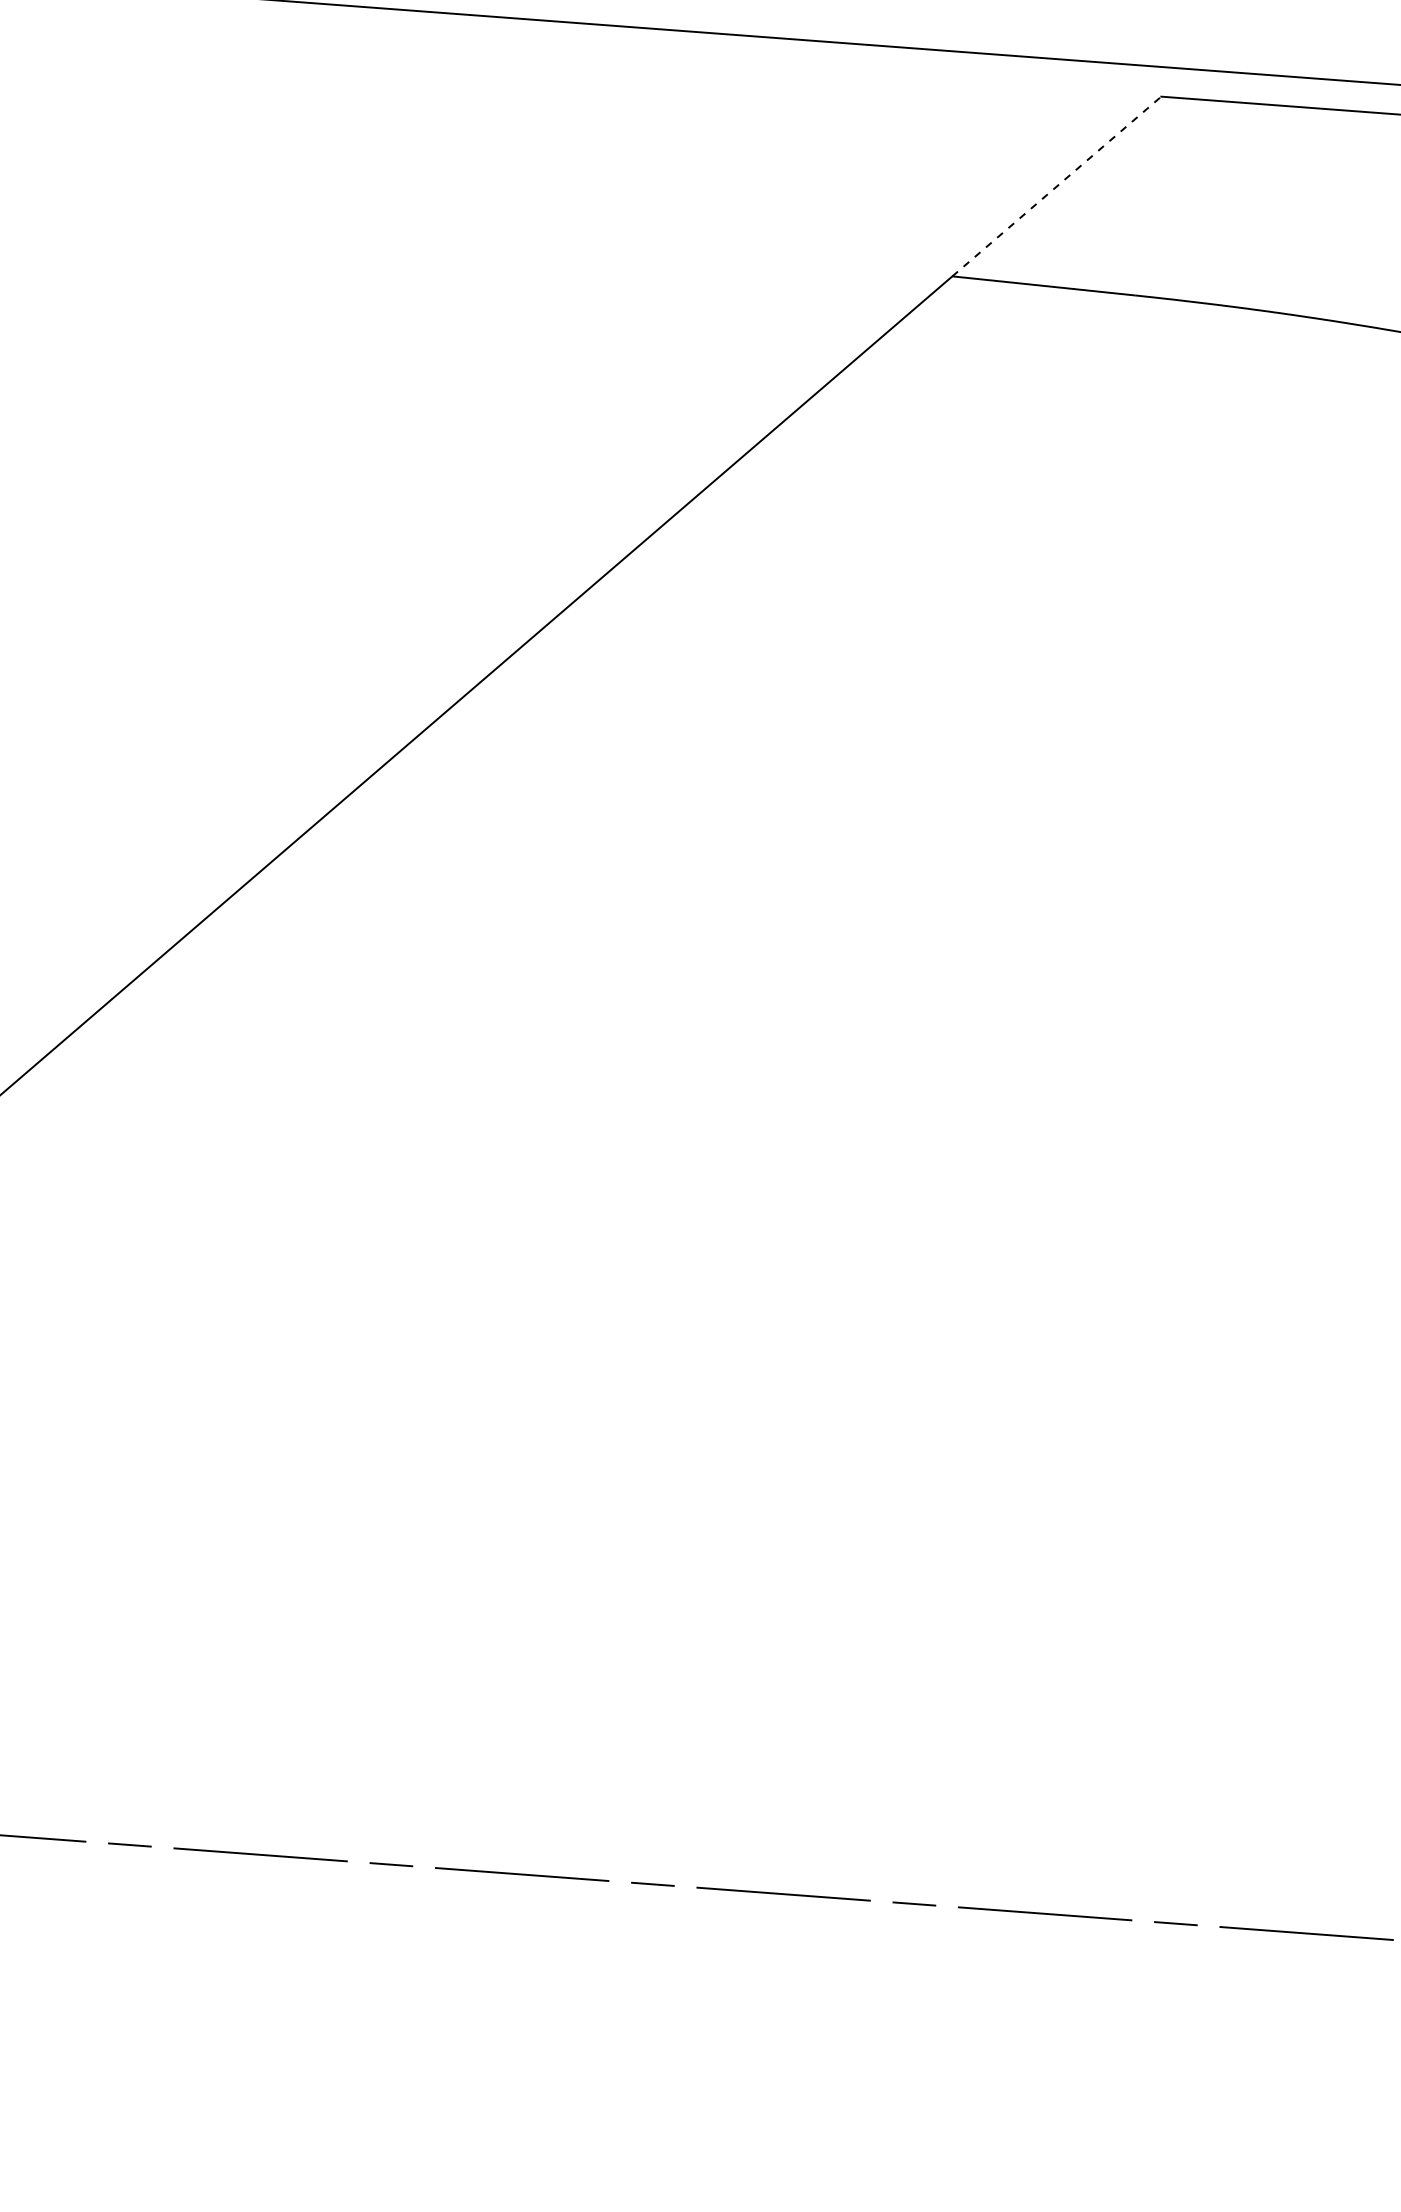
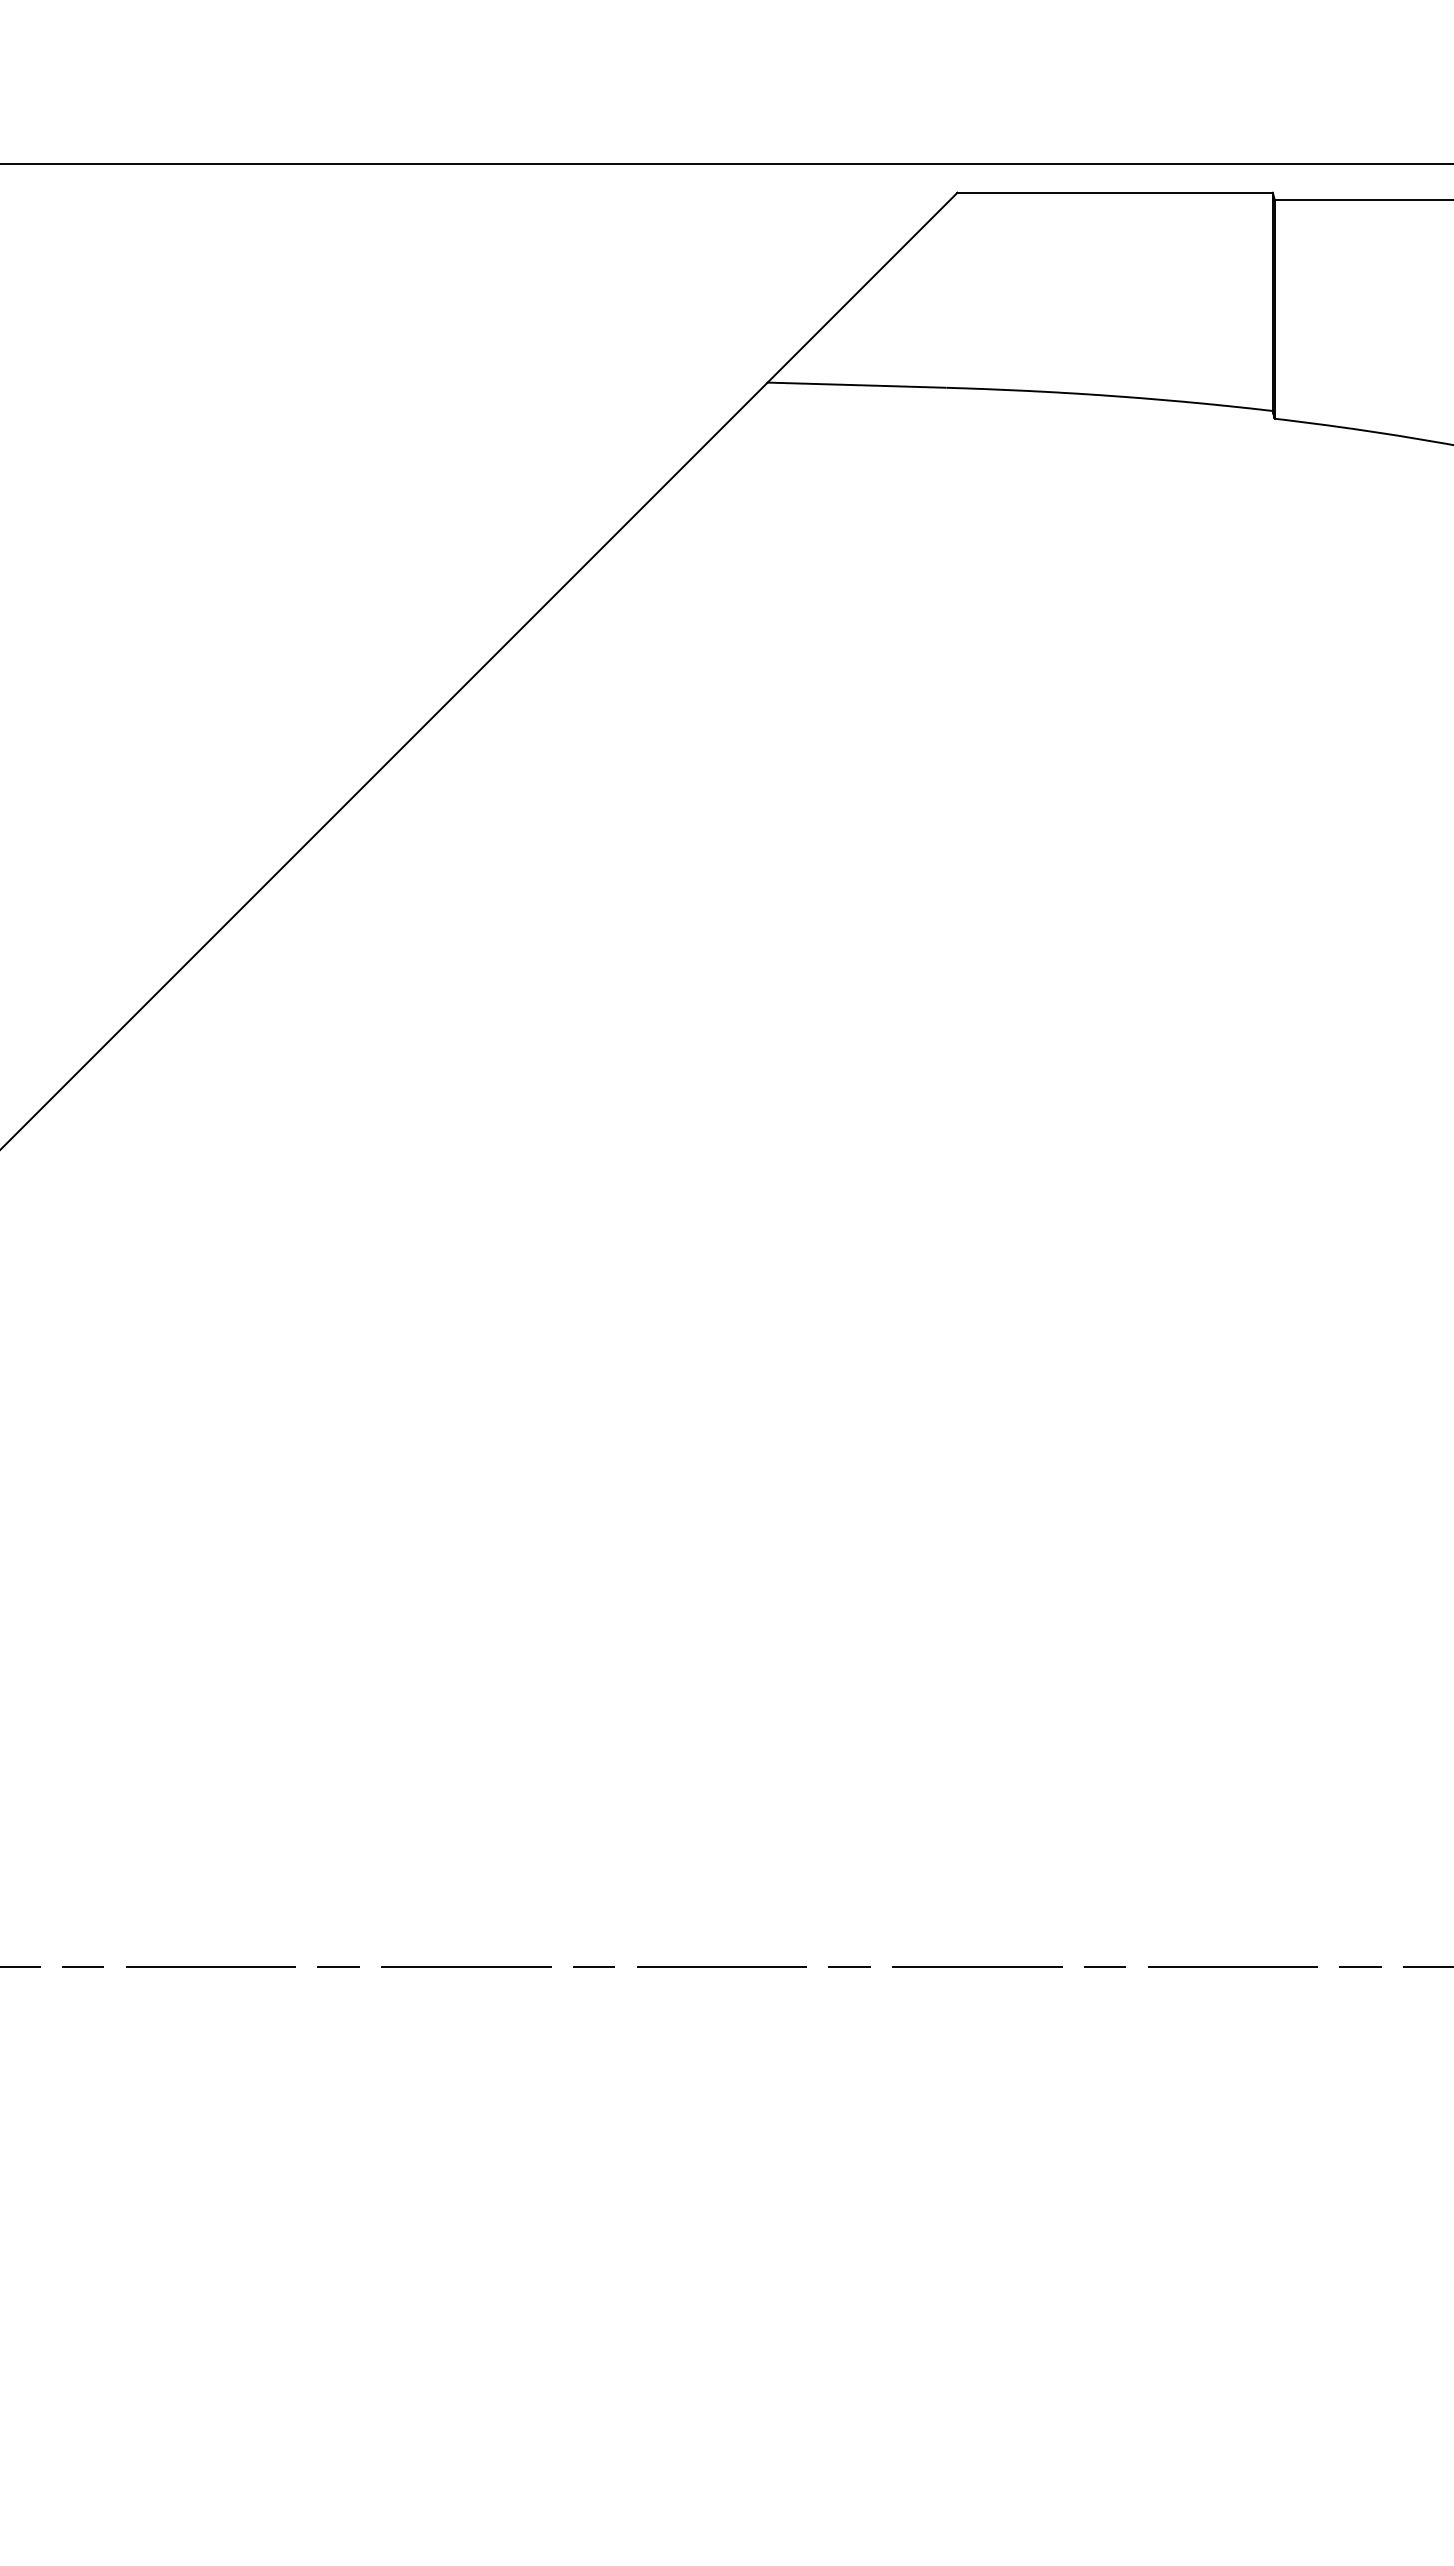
line: (1056, 186) -> (862, 287), dashed -> solid

